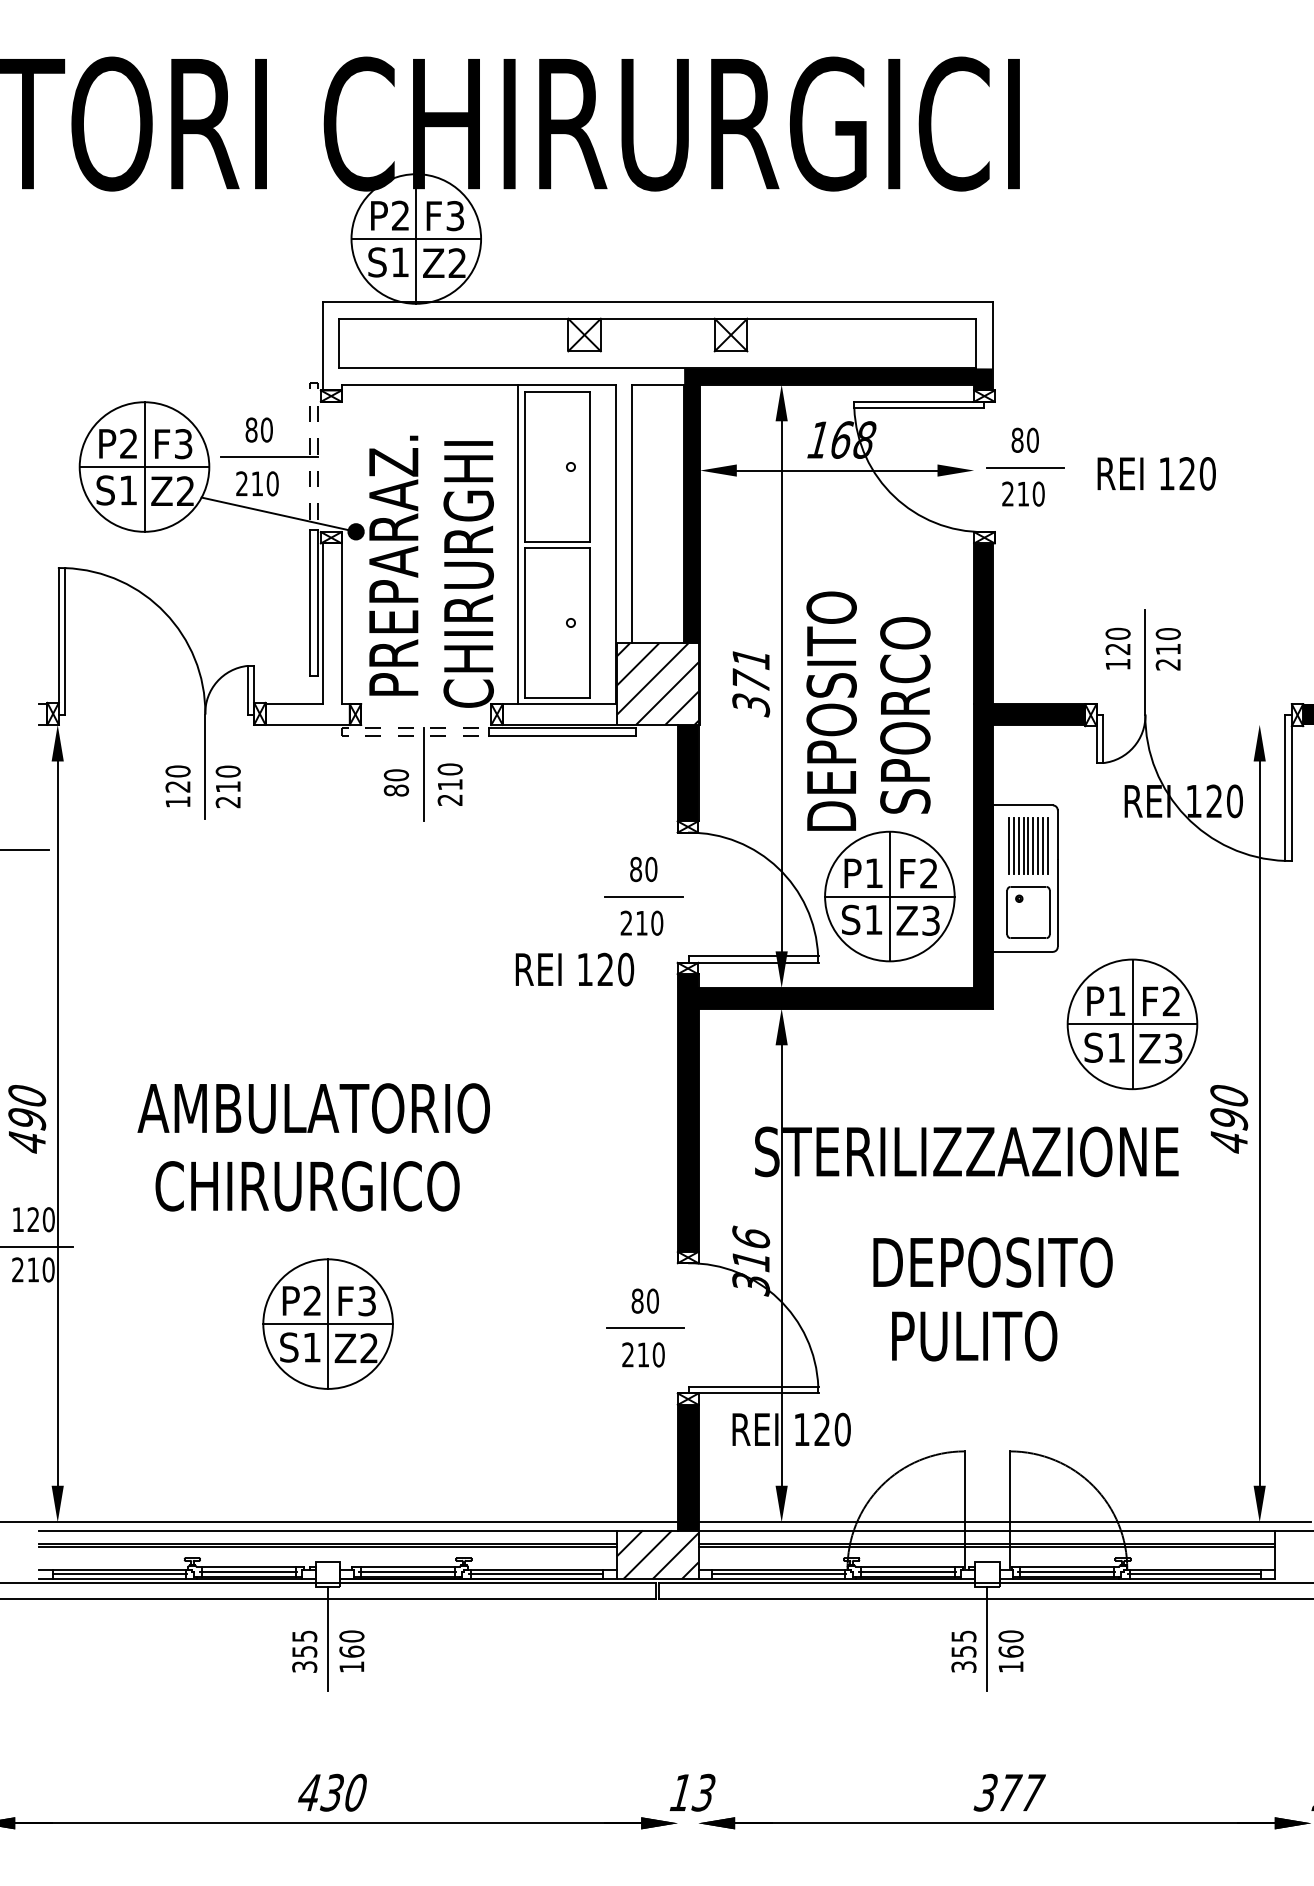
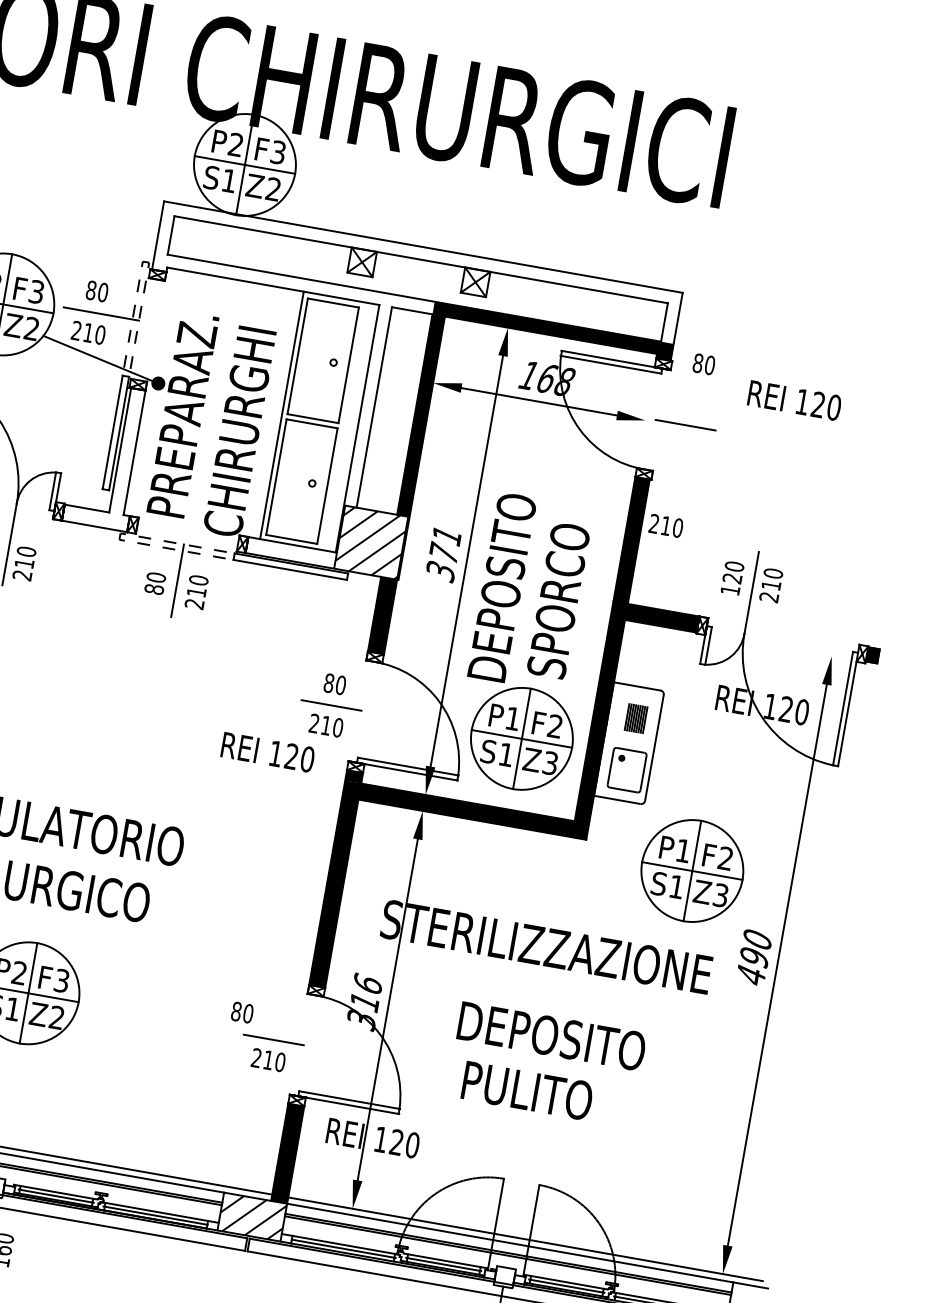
text: (1024, 439) -> (703, 363), moved
text: (1156, 473) -> (794, 400), moved
text: (1023, 493) -> (666, 525), moved
part: (1028, 845) -> (636, 718), size x0.6
text: (644, 1300) -> (241, 1012), moved

